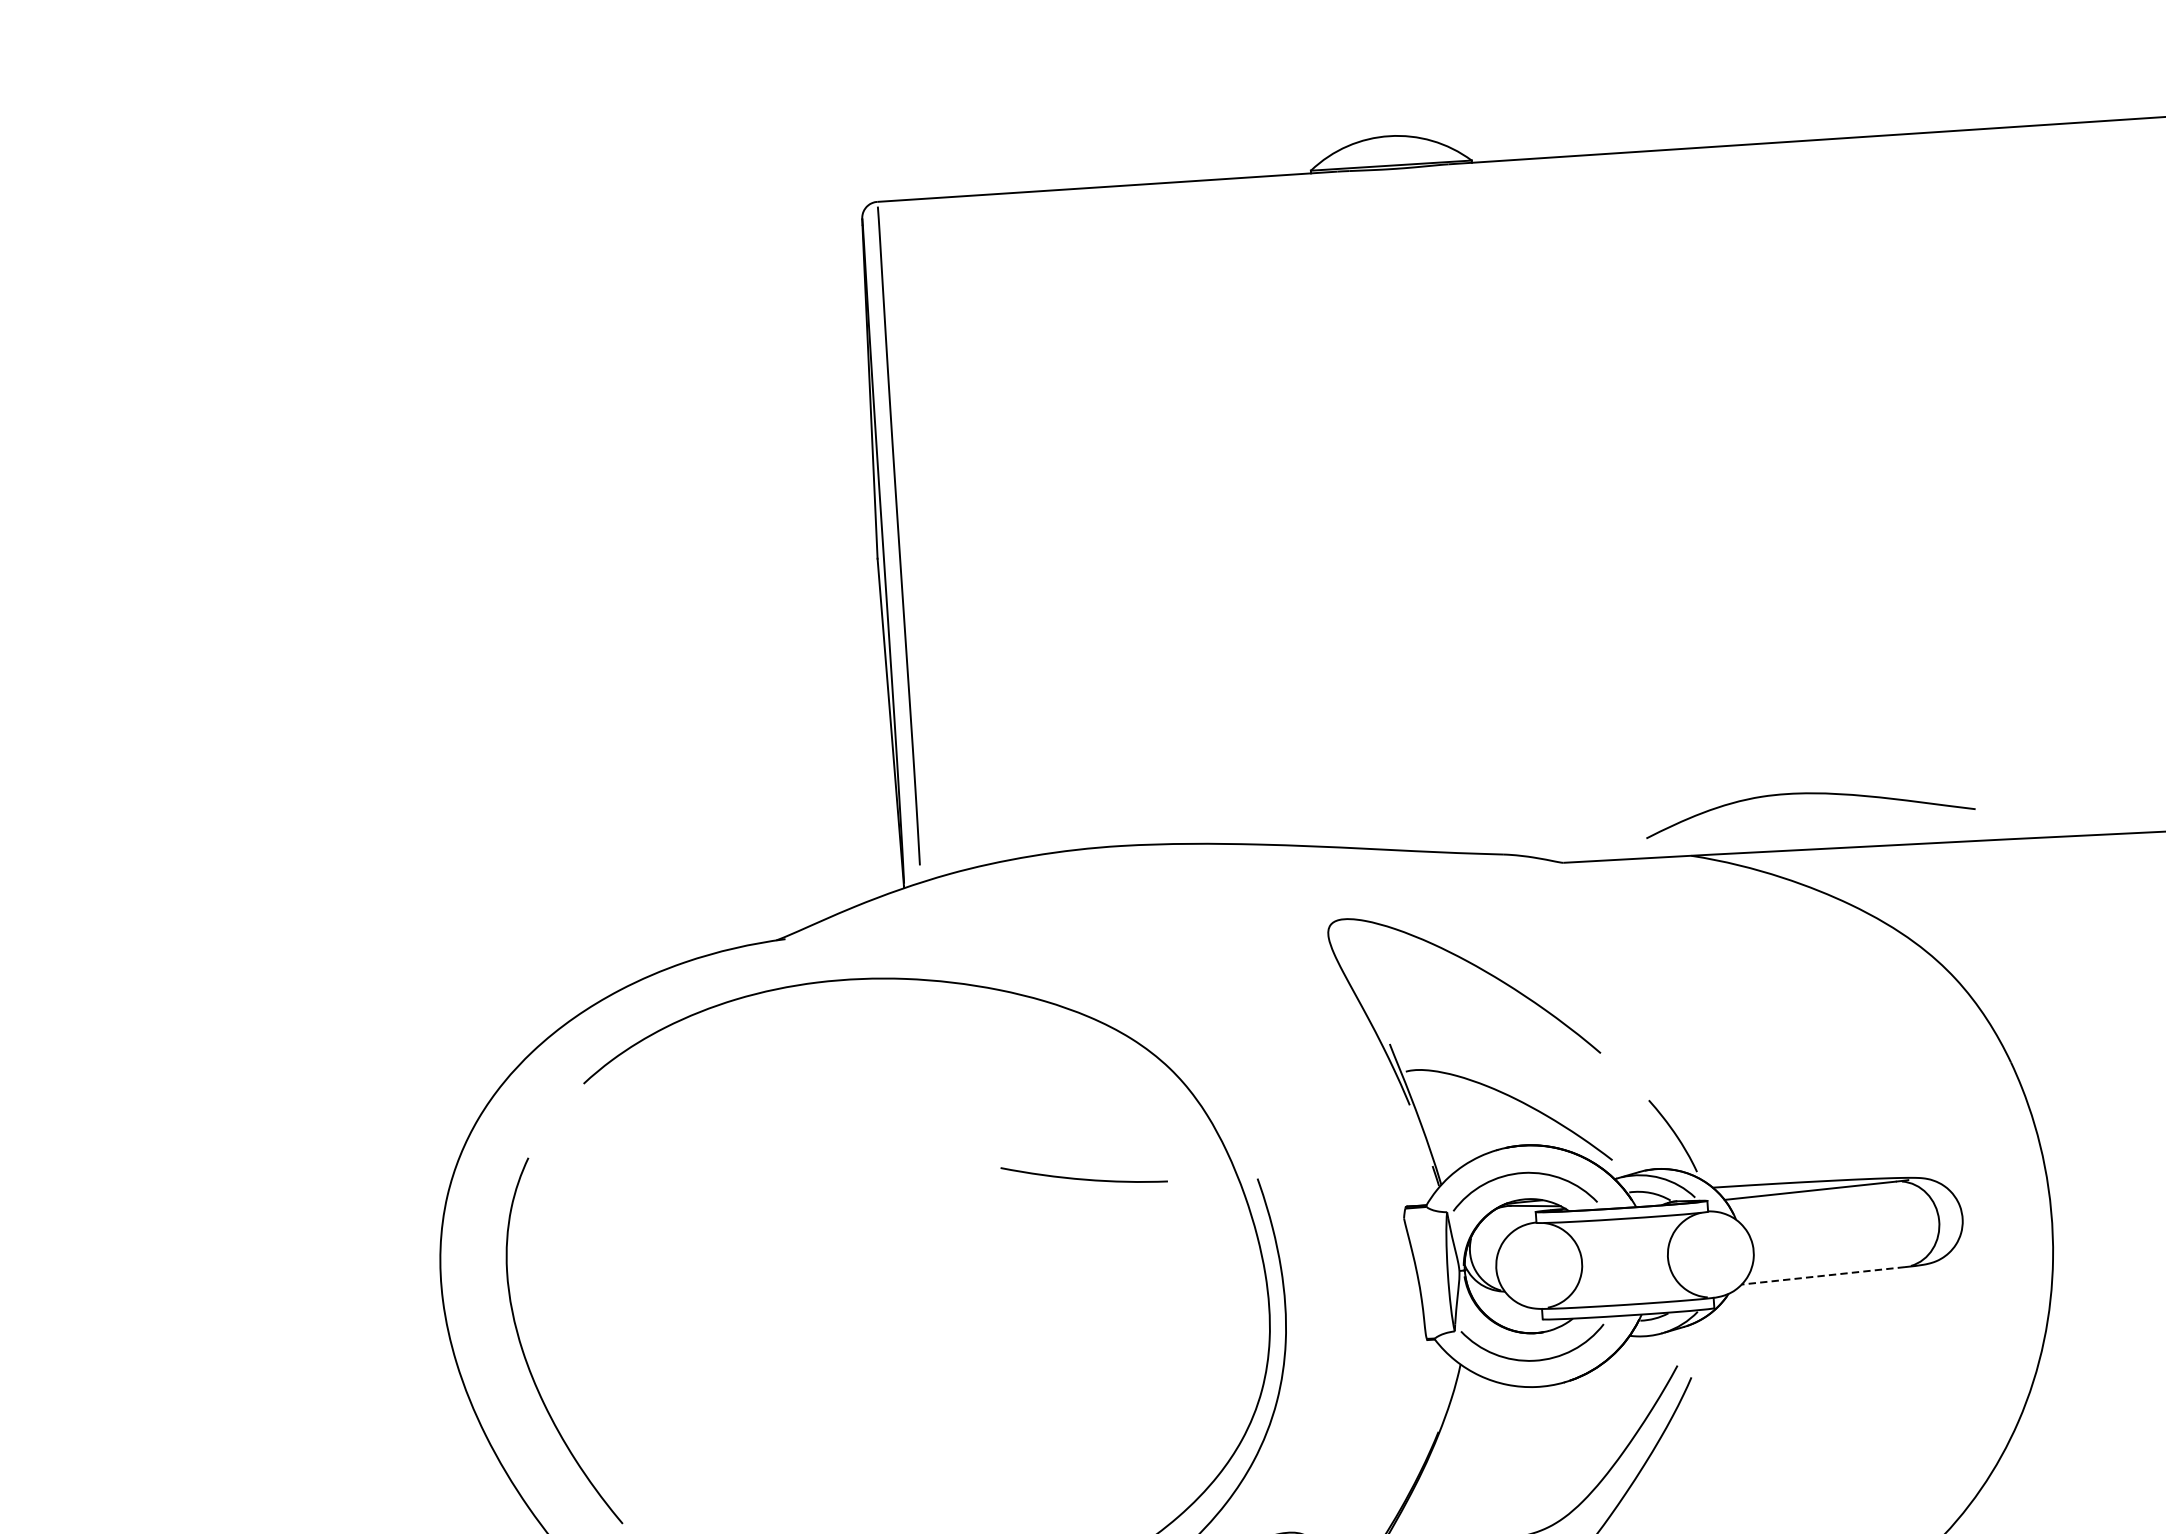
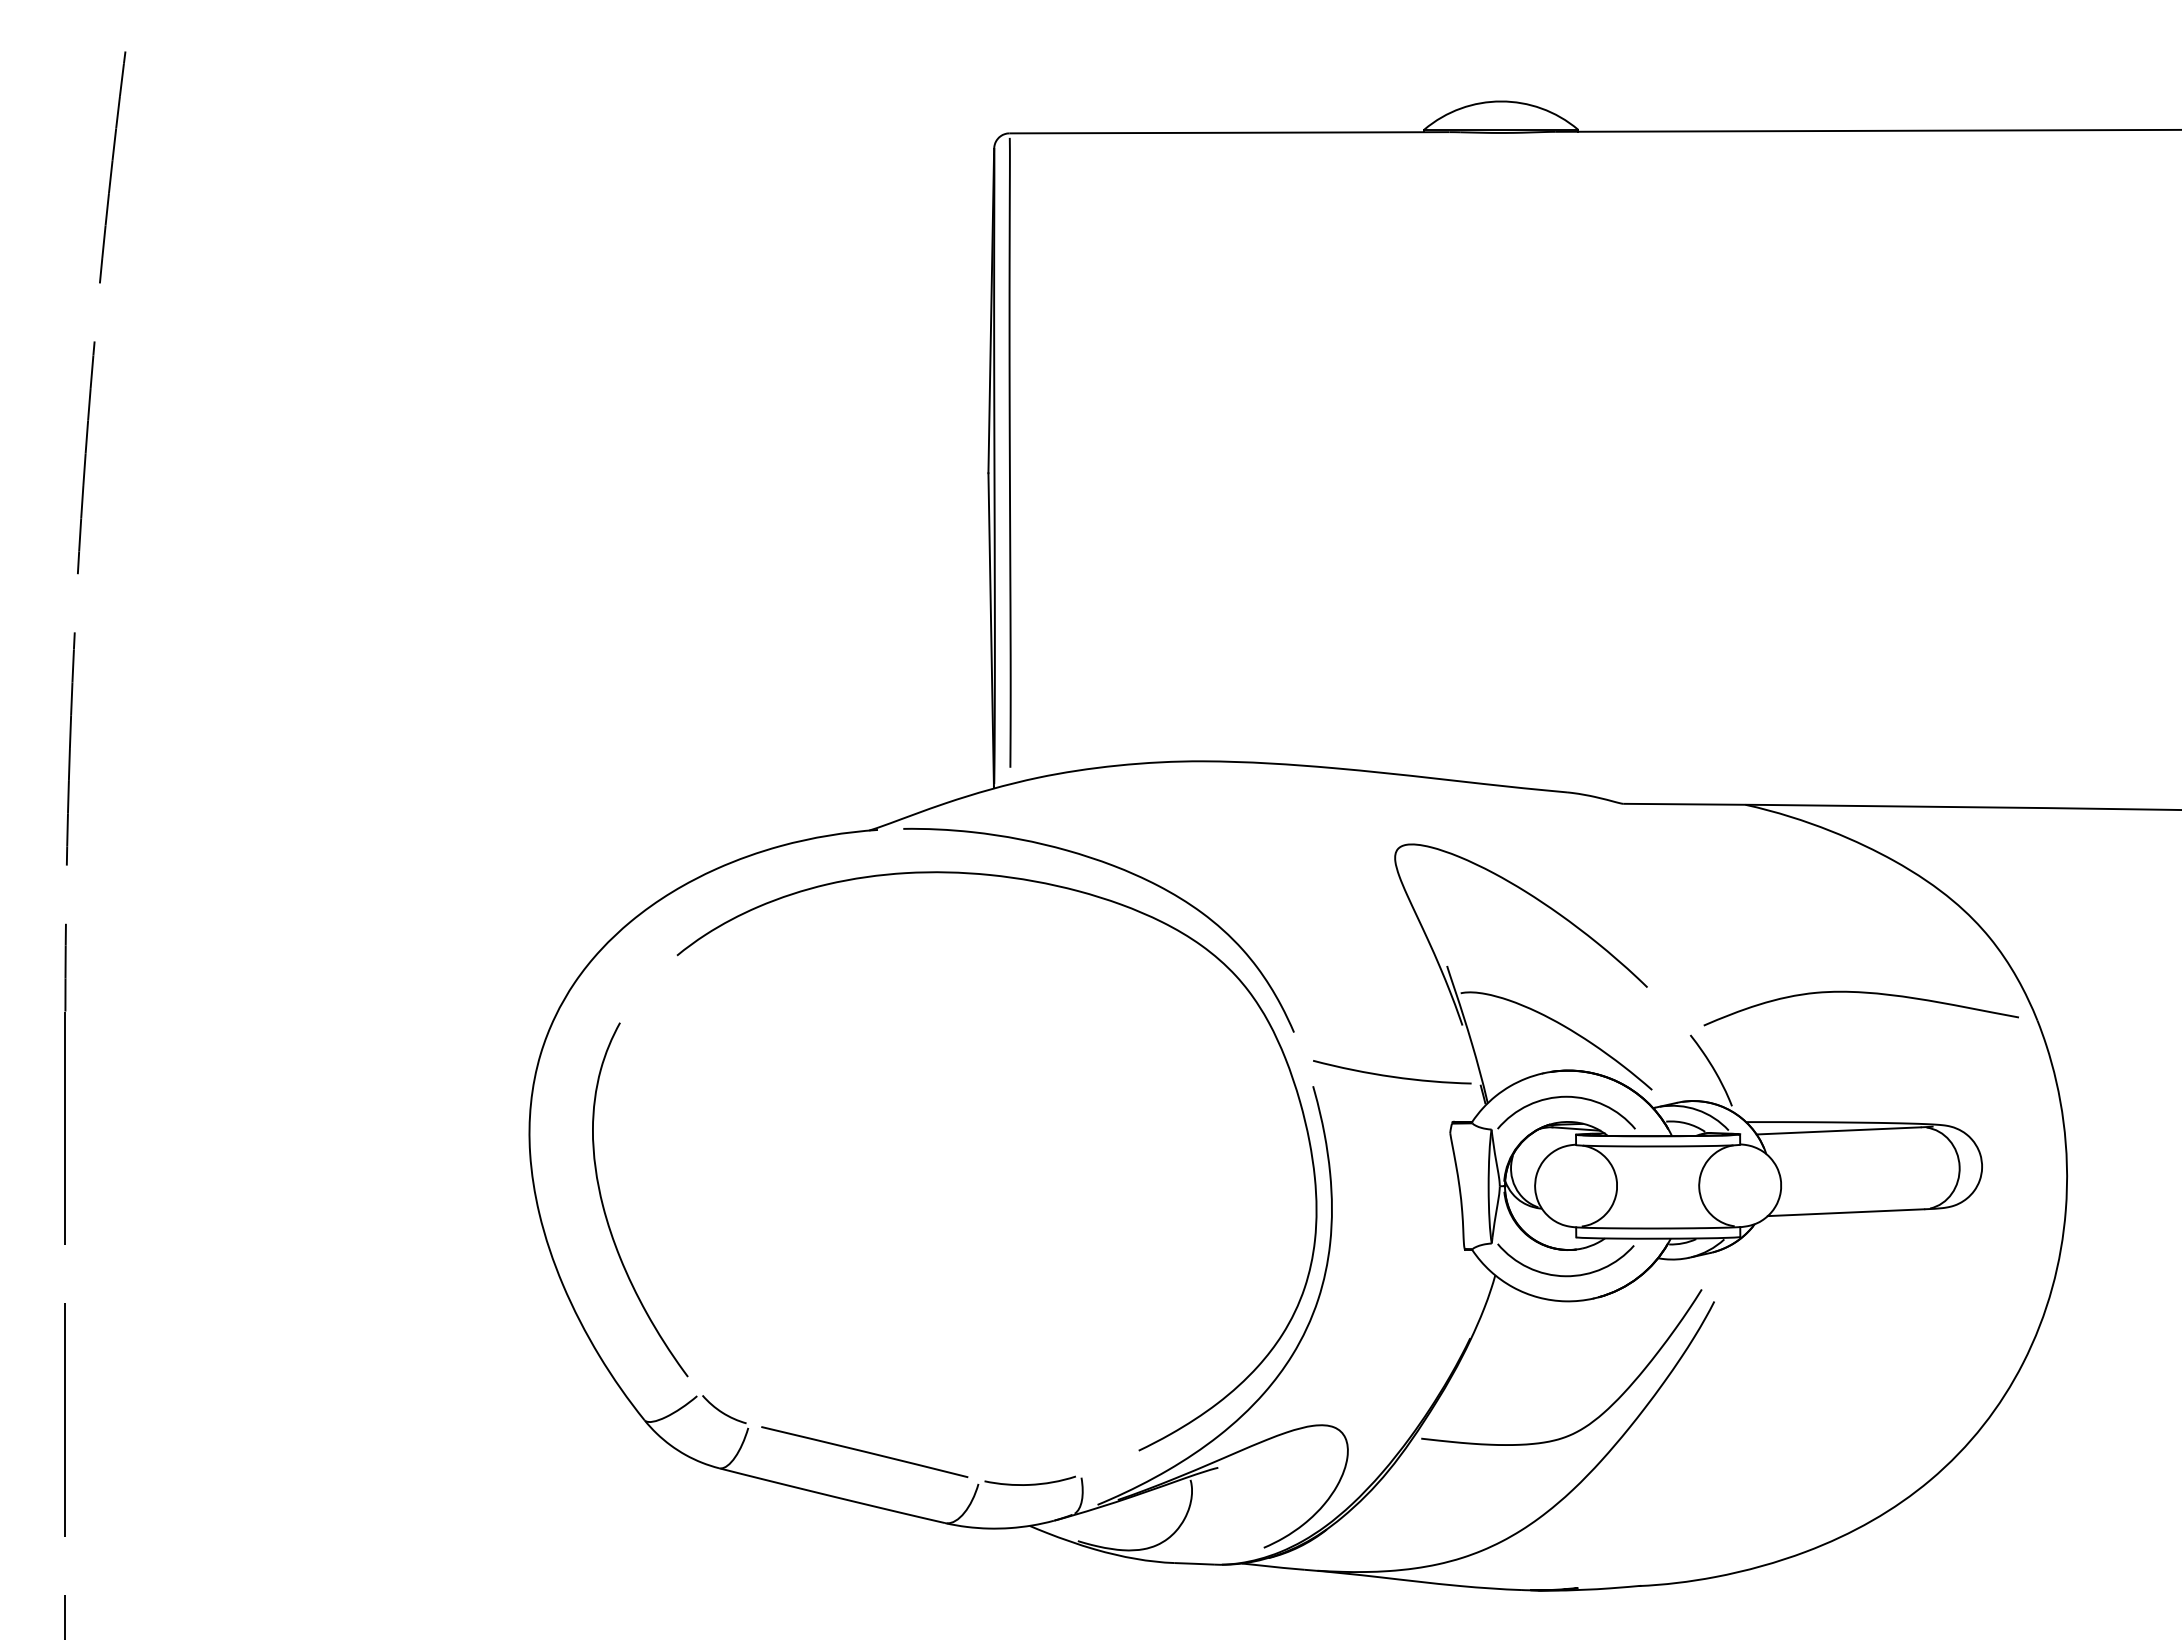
curve: (1808, 794) -> (1860, 993), moved
curve: (1046, 966) -> (1124, 871), added
curve: (1084, 1178) -> (1392, 1075), moved
line: (1822, 1275) -> (1845, 1212), dashed -> solid

